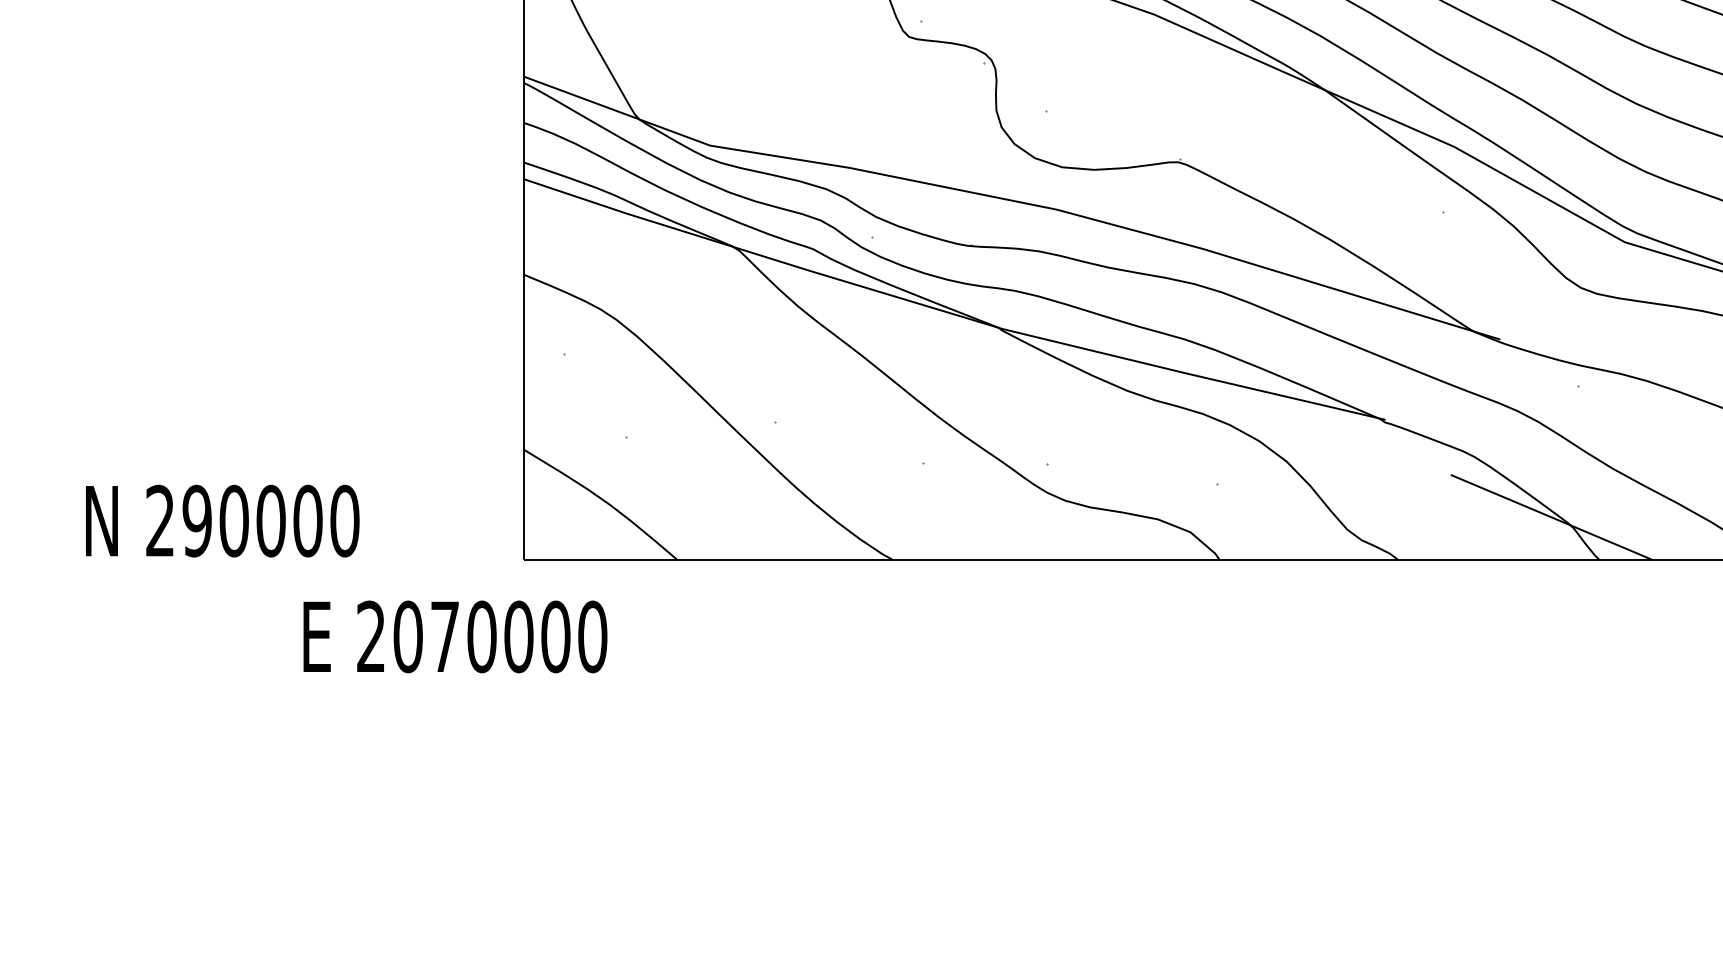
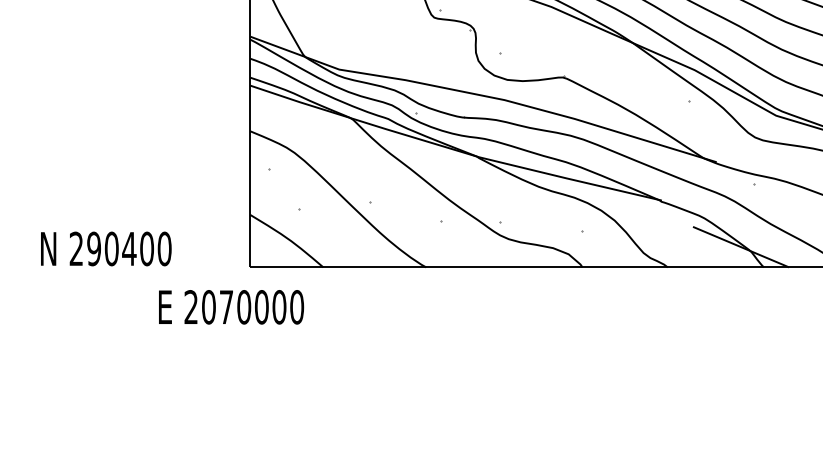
text: (271, 520) -> (129, 248), 290000 -> 290400
text: (455, 637) -> (231, 307), moved

